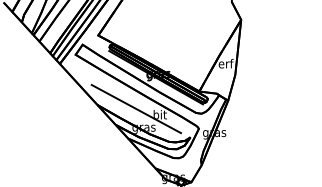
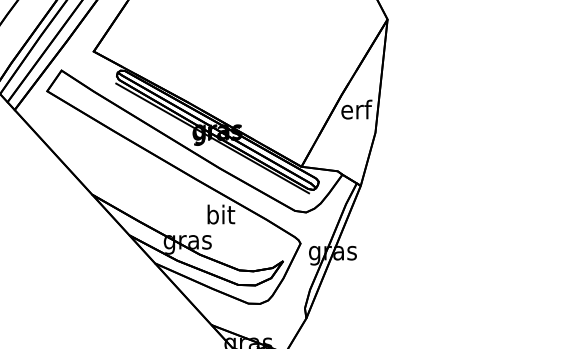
line: (136, 108) -> (172, 201), removed

